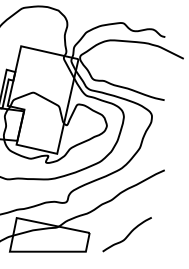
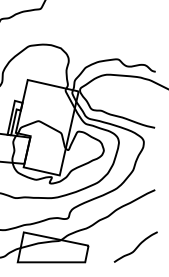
curve: (127, 233) -> (136, 246), moved

